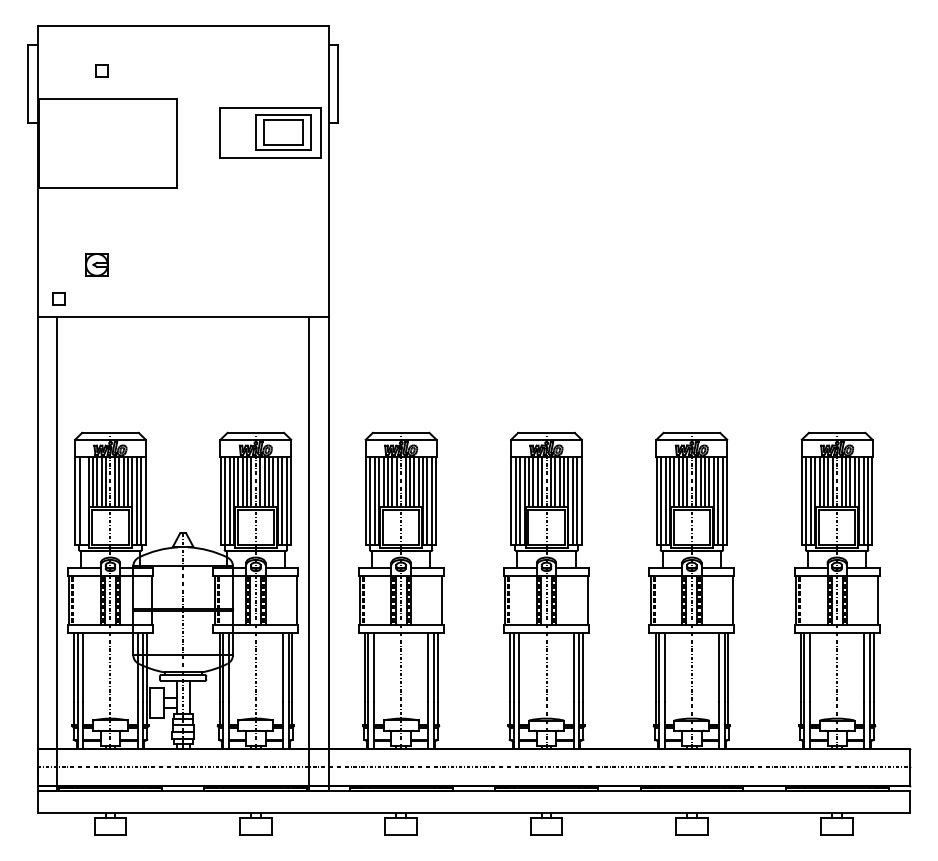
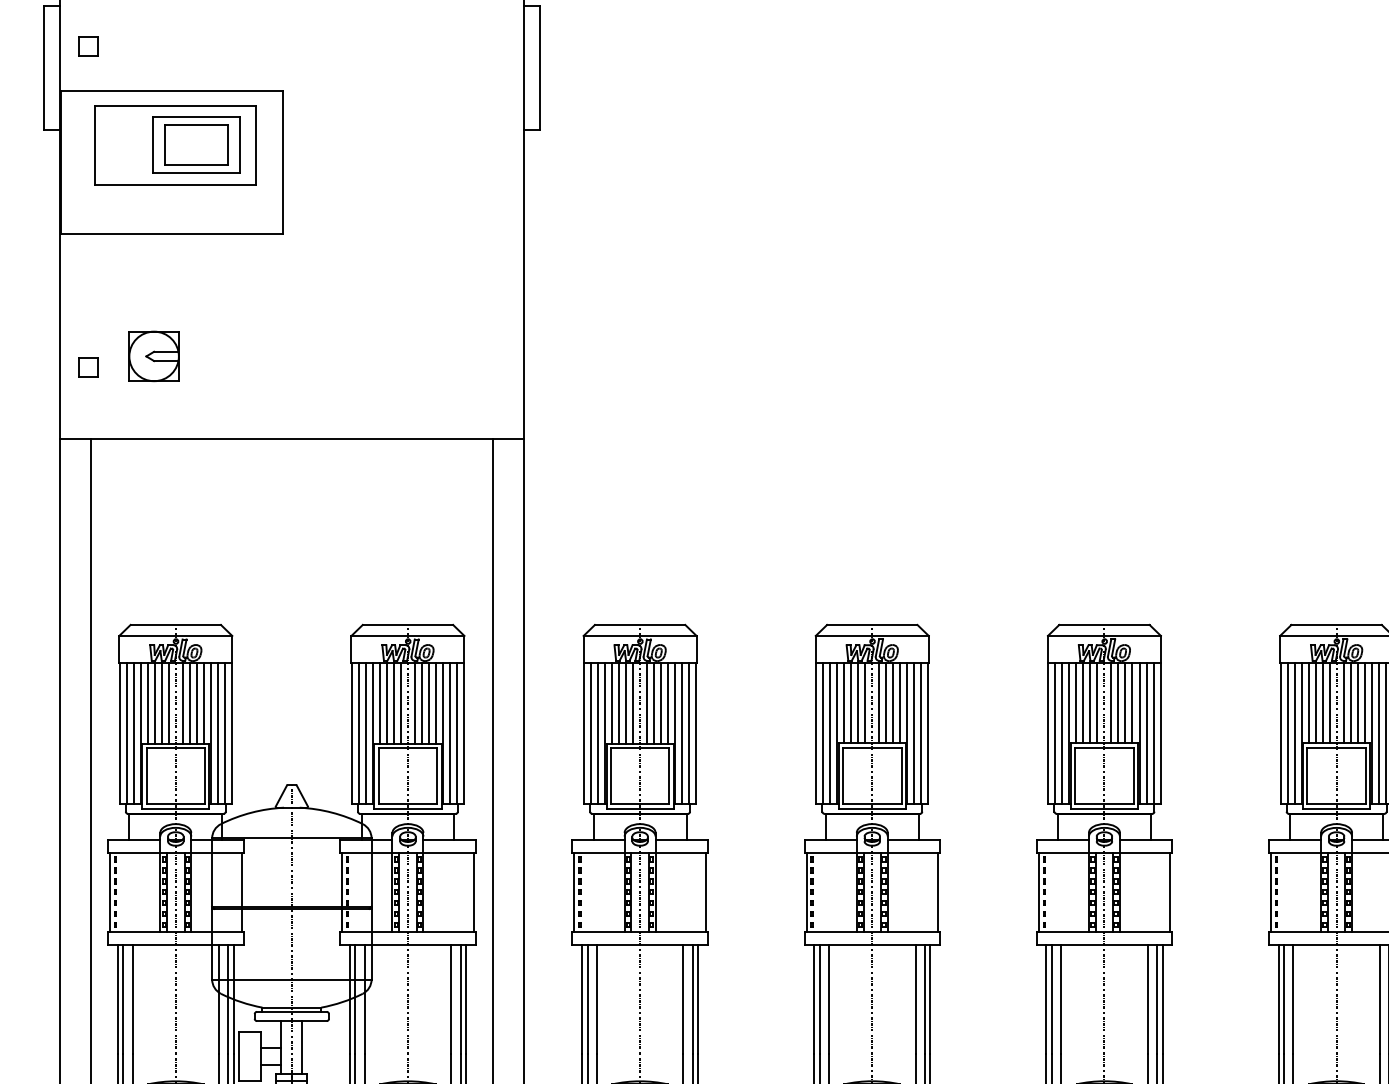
part: (101, 70) -> (87, 46), moved
part: (270, 132) -> (175, 145), moved
part: (96, 264) -> (153, 355), size x1.43
part: (58, 298) -> (87, 367), moved
line: (84, 500) -> (134, 732), added

